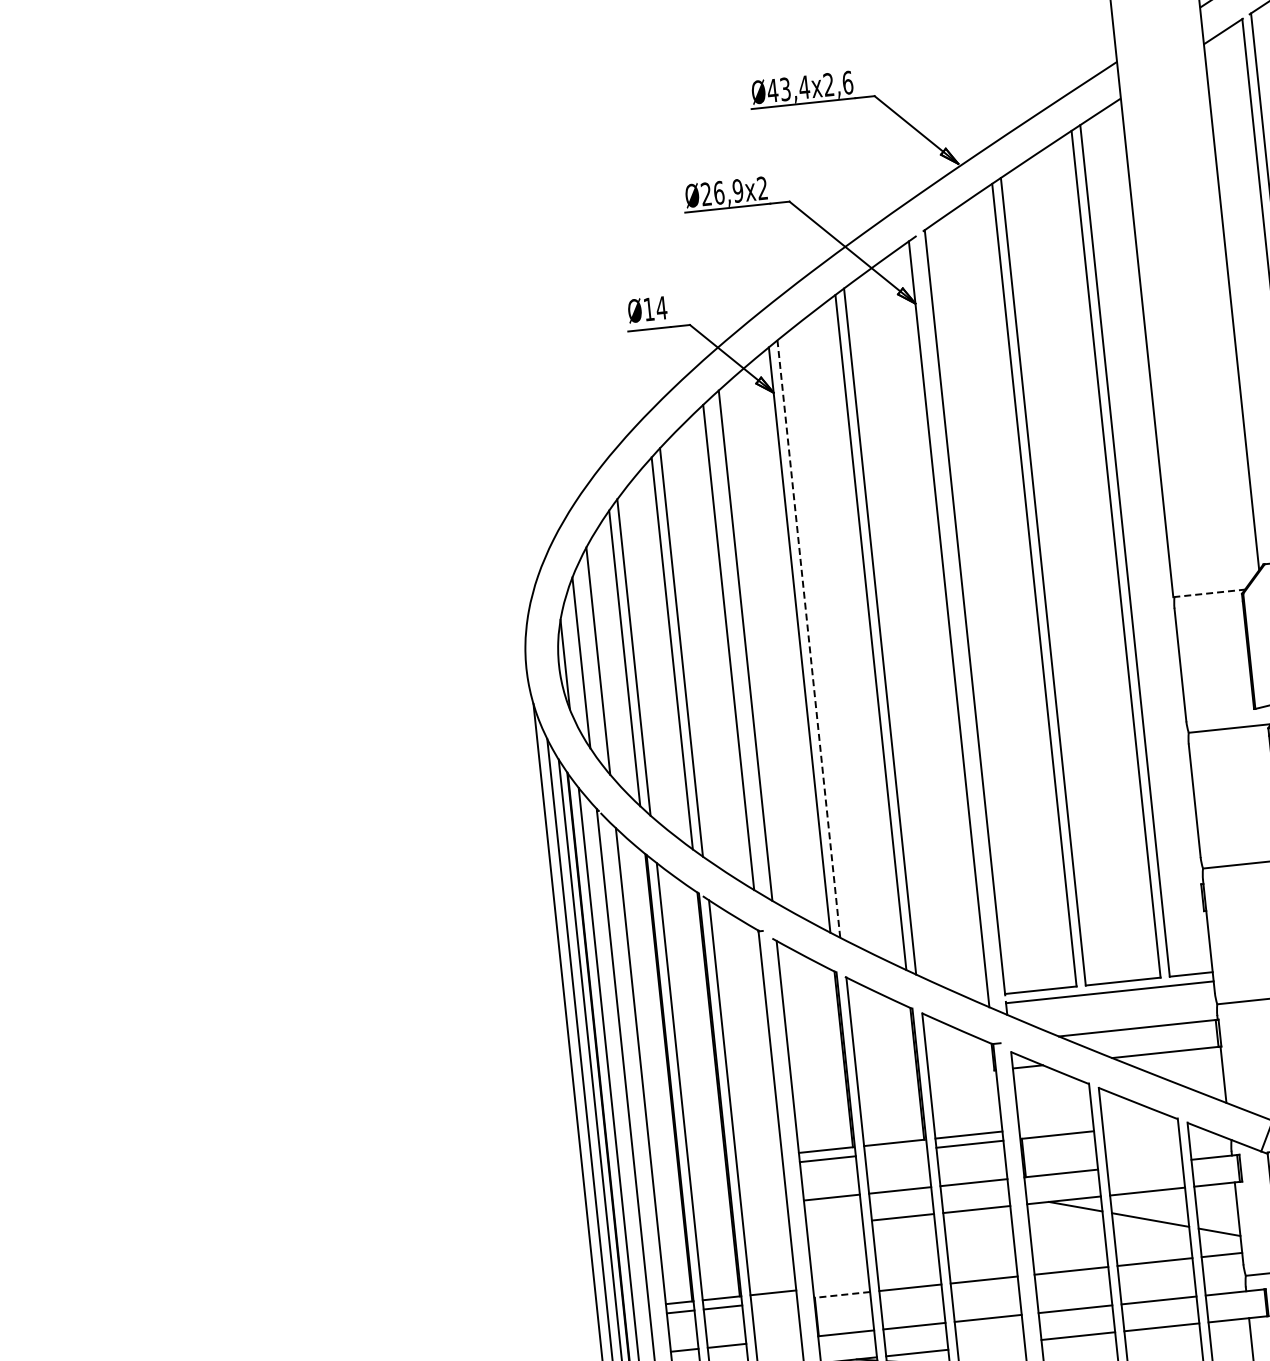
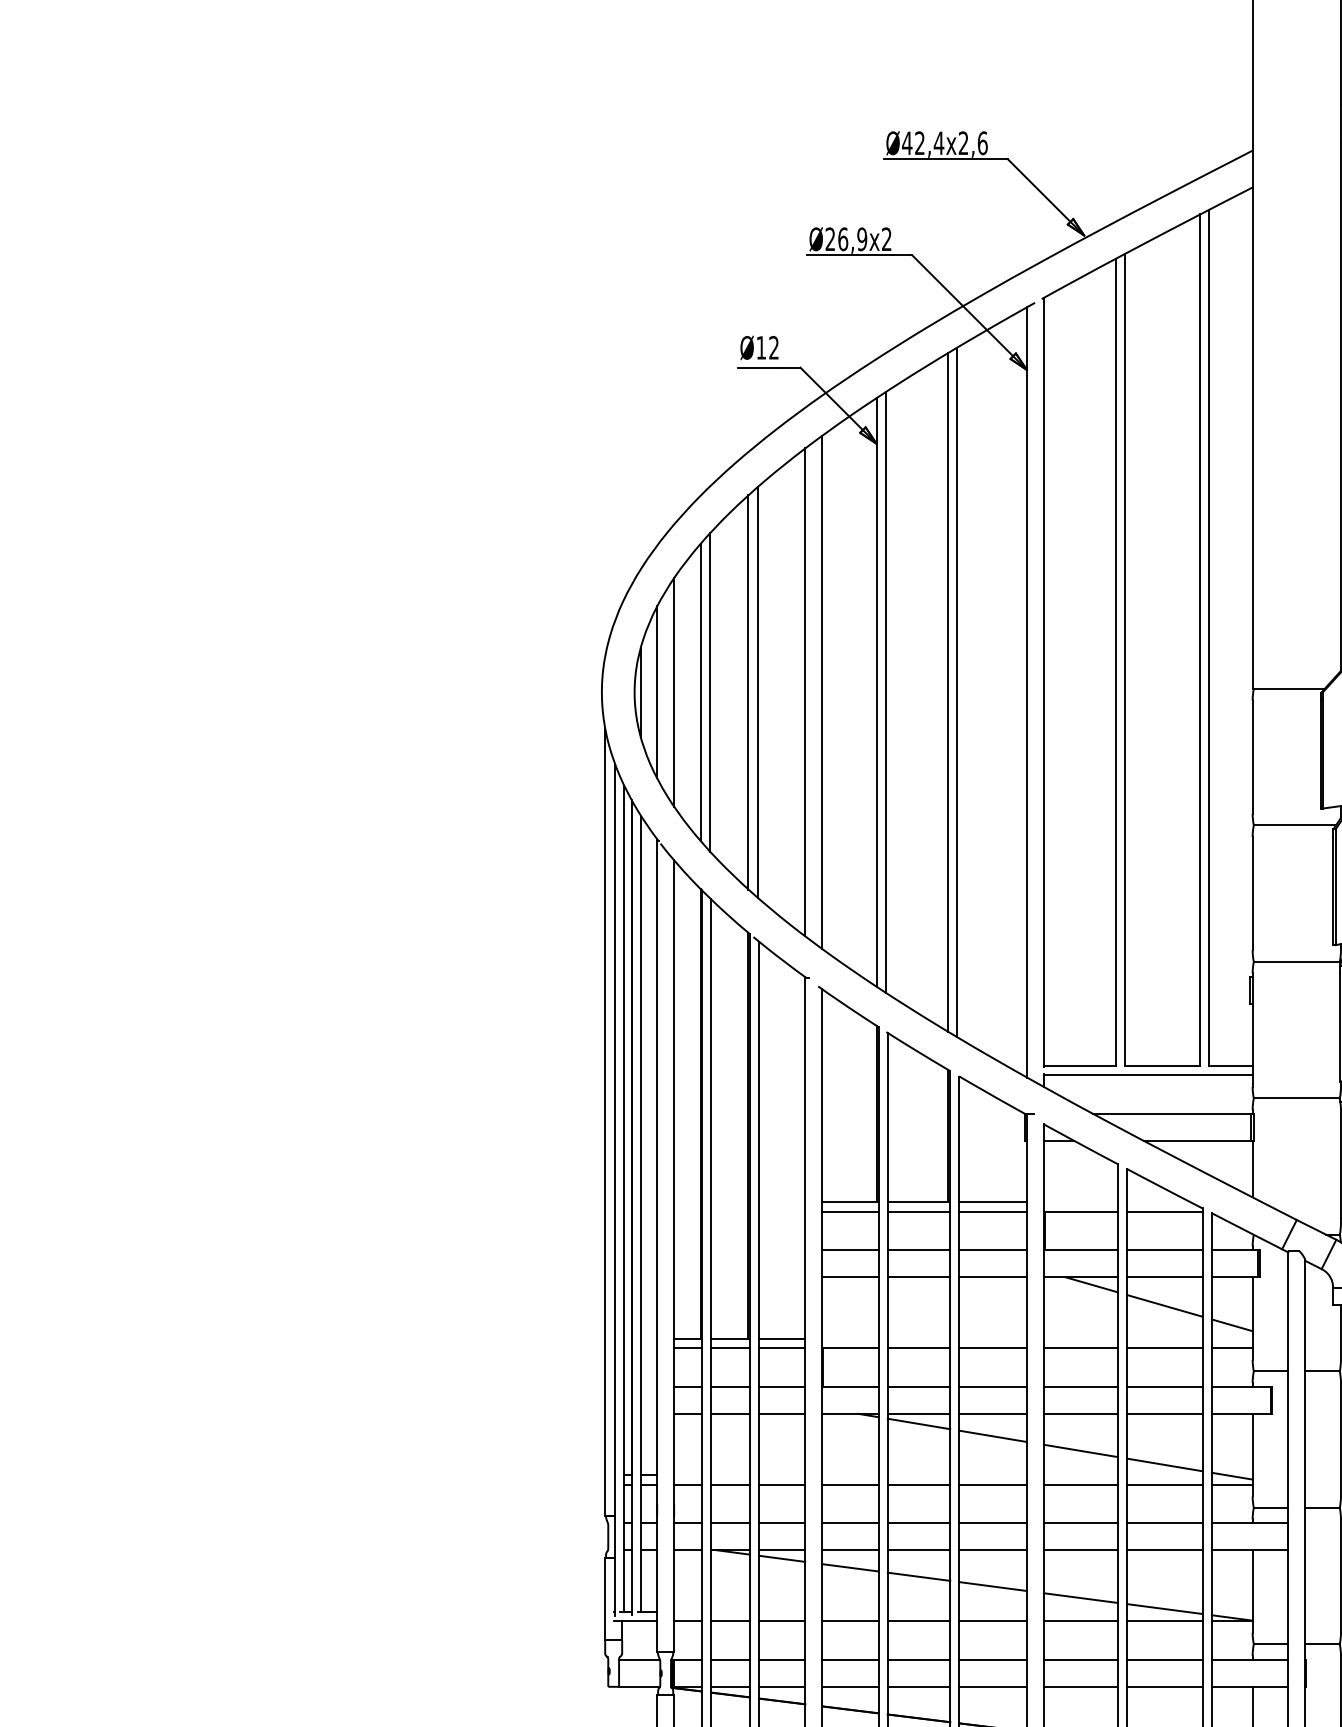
text: (784, 89) -> (919, 143), Ø43,4x2,6 -> Ø42,4x2,6
text: (661, 307) -> (773, 347), Ø14 -> Ø12
line: (1209, 592) -> (1289, 688), dashed -> solid
line: (808, 638) -> (885, 691), dashed -> solid
line: (1140, 1126) -> (1164, 1211), added
line: (895, 1151) -> (918, 1211), added
line: (1144, 1164) -> (1164, 1250), added
line: (834, 1224) -> (850, 1277), added
line: (842, 1295) -> (850, 1348), dashed -> solid
line: (774, 1302) -> (782, 1348), added
line: (778, 1340) -> (782, 1386), added
line: (990, 1345) -> (992, 1413), added

